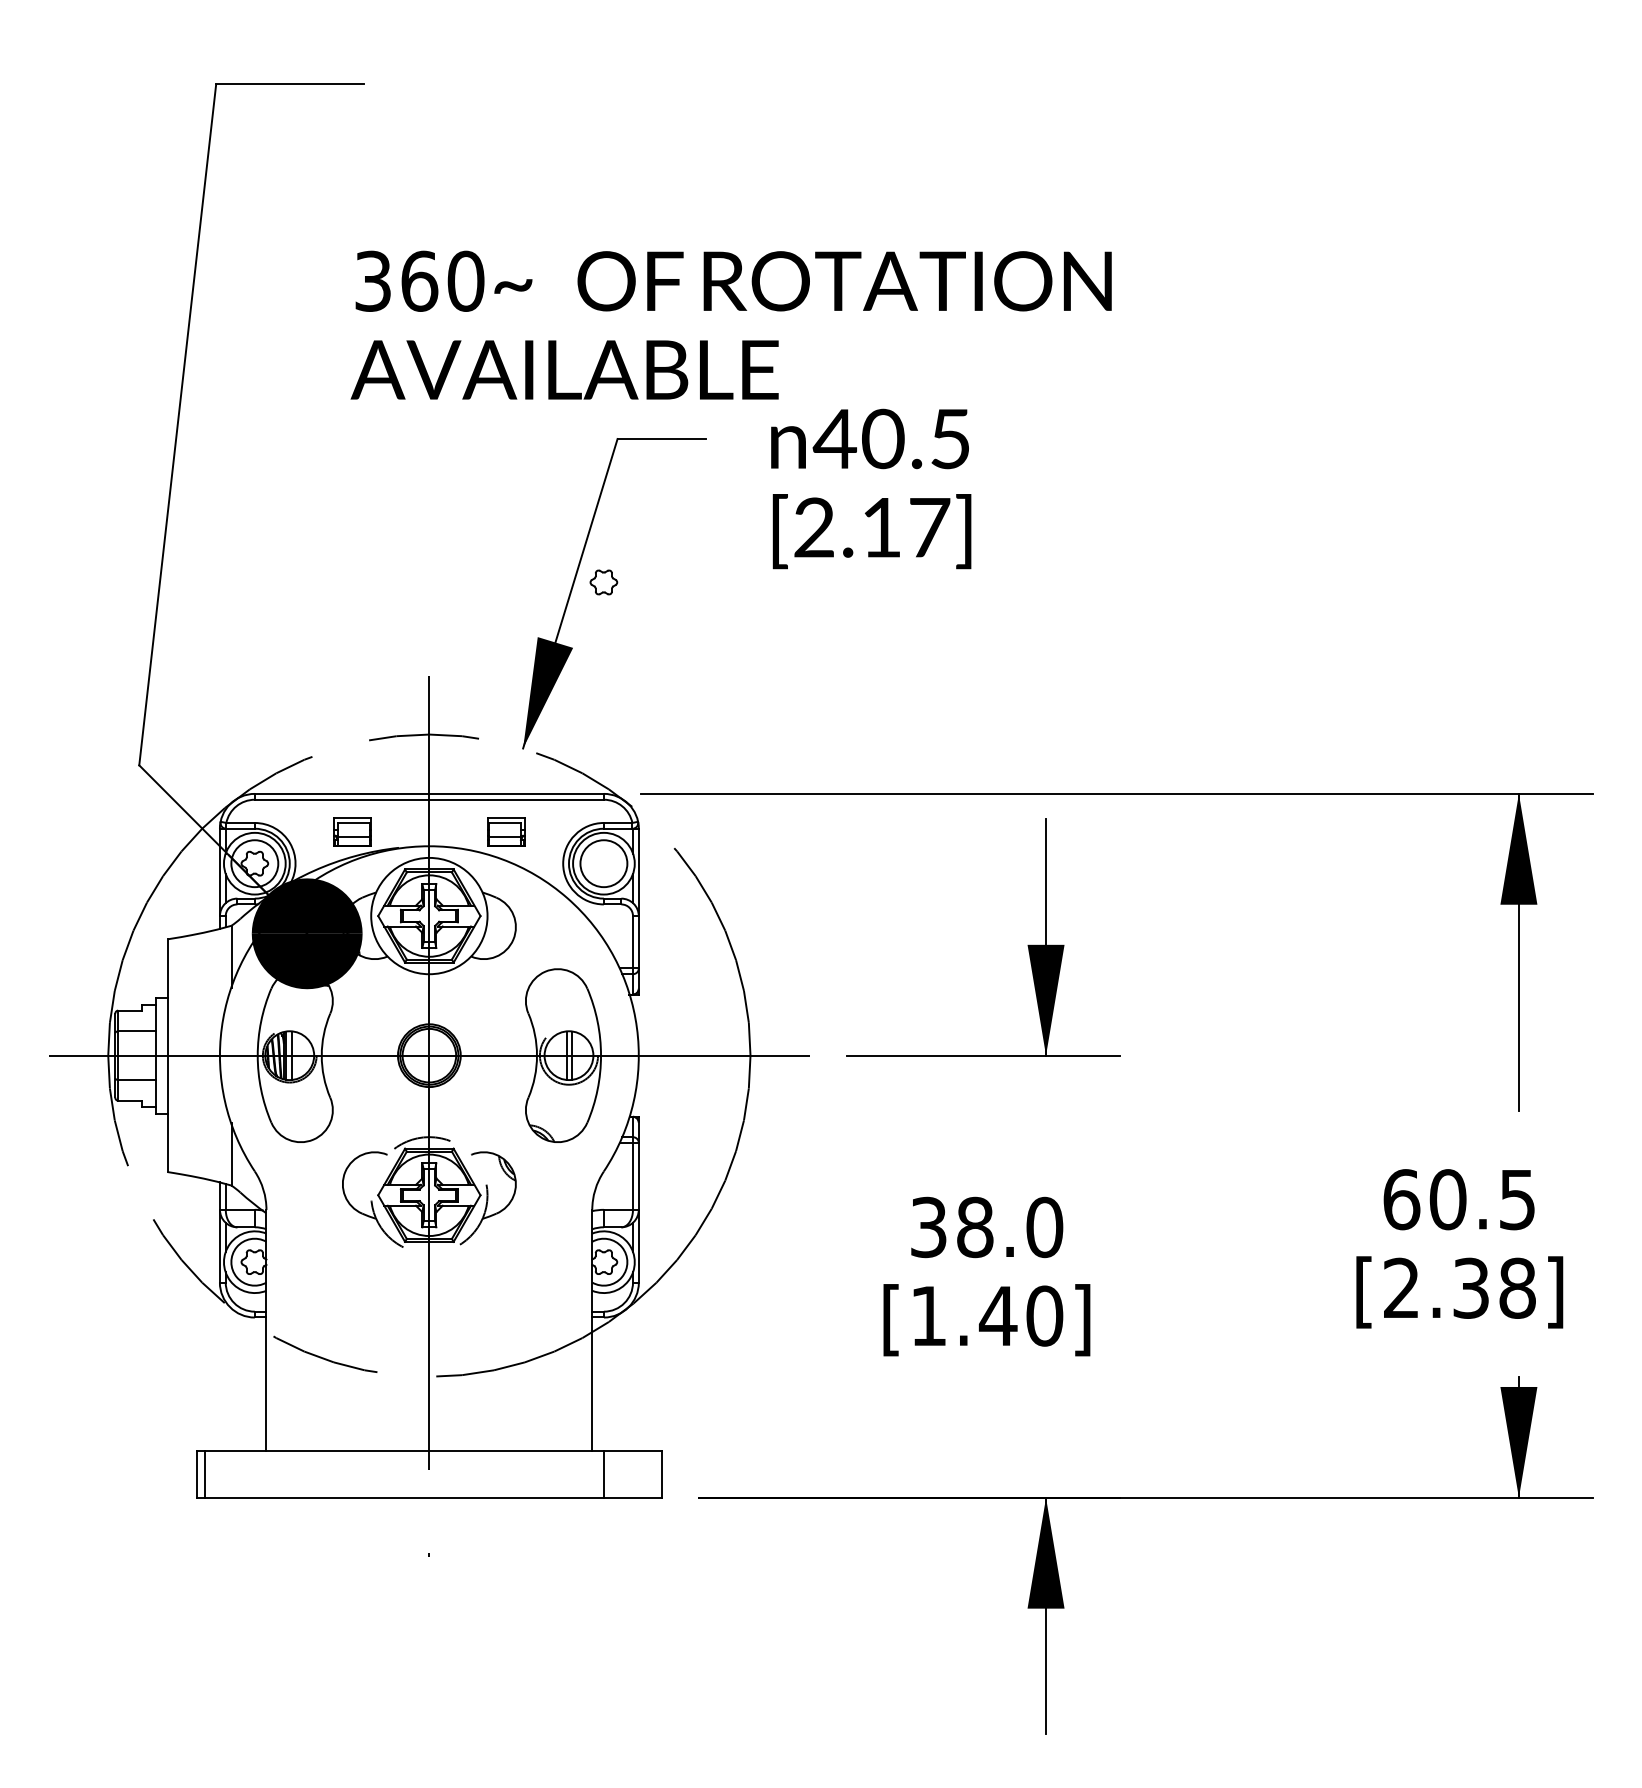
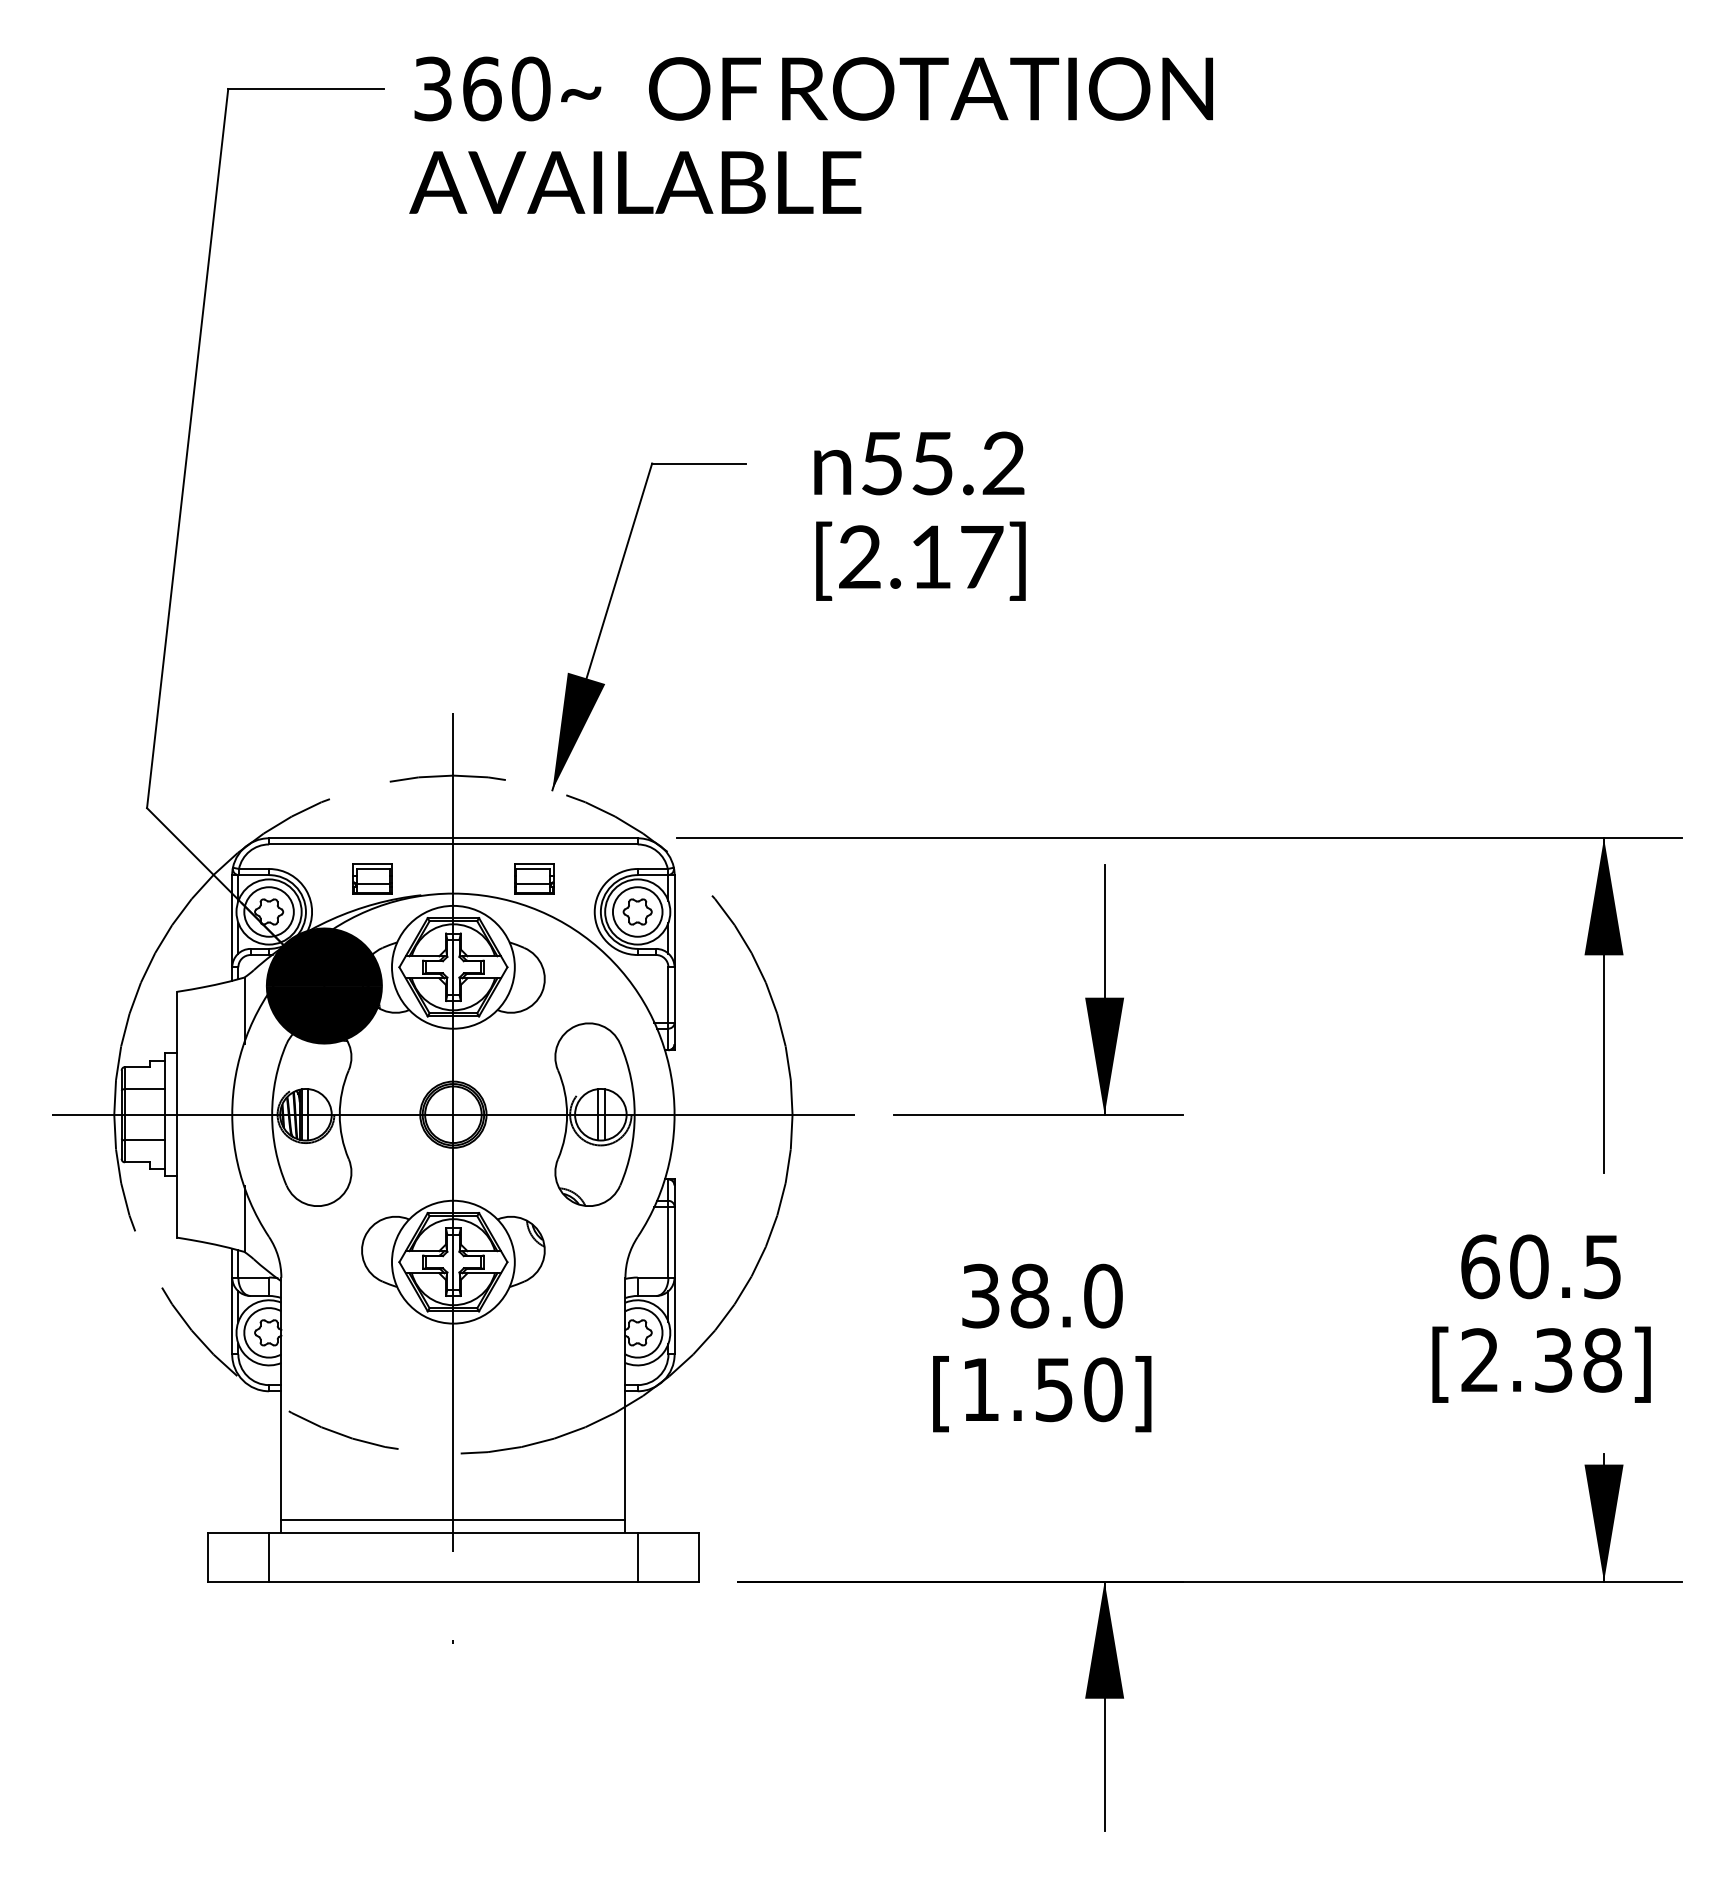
text: (730, 324) -> (810, 134), moved
text: (891, 439) -> (941, 463), 40.5 -> 55.2
part: (603, 581) -> (637, 911), moved
circle: (429, 1194) -> (453, 1261), dashed -> solid
text: (997, 1316) -> (1053, 1390), [1.40] -> [1.50]
line: (429, 1439) -> (453, 1520), added
line: (205, 1473) -> (269, 1556), moved

